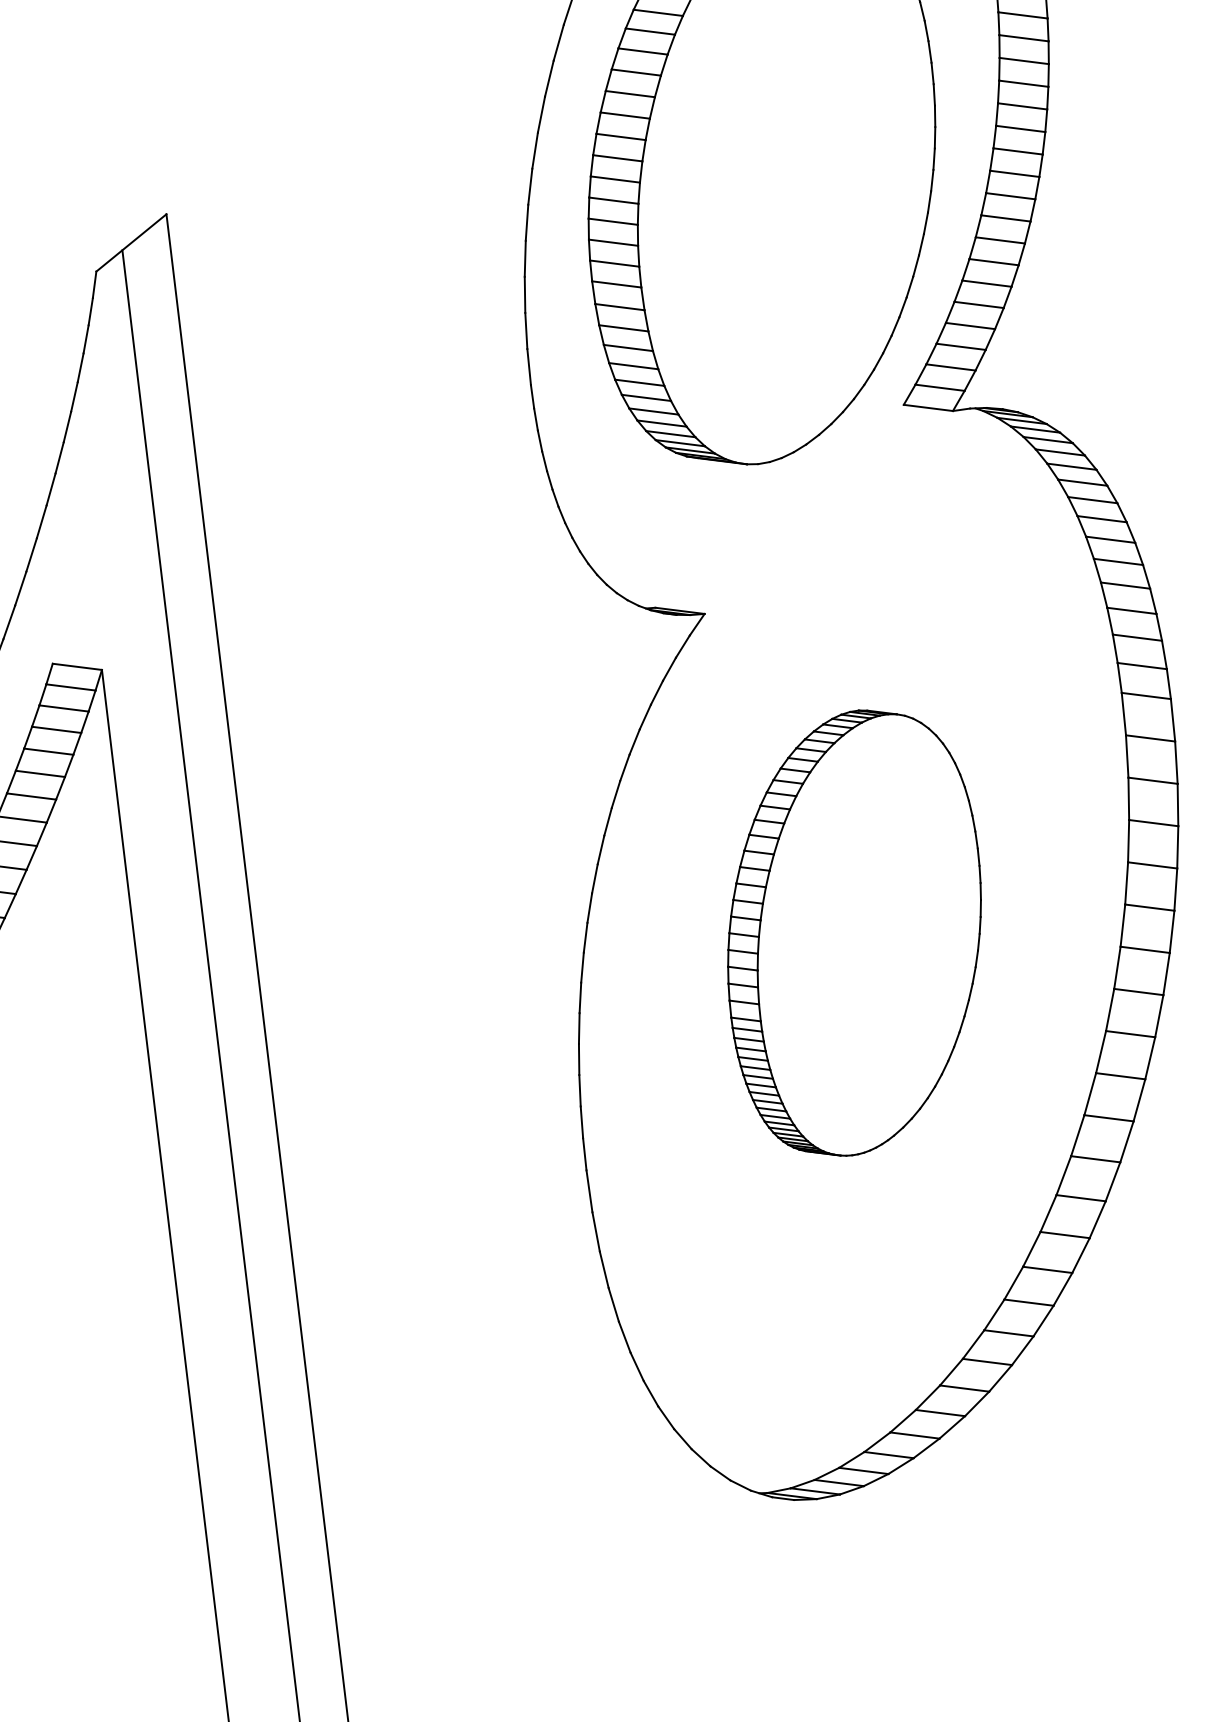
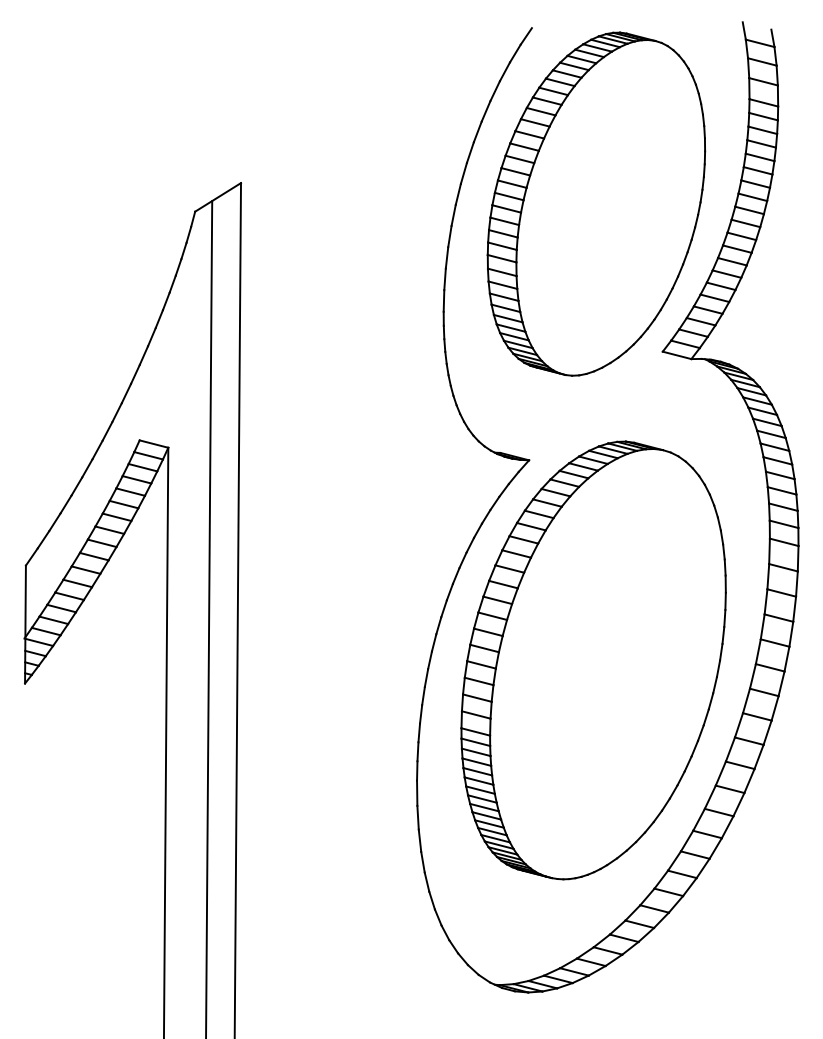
part: (854, 933) -> (593, 660), size x1.67

